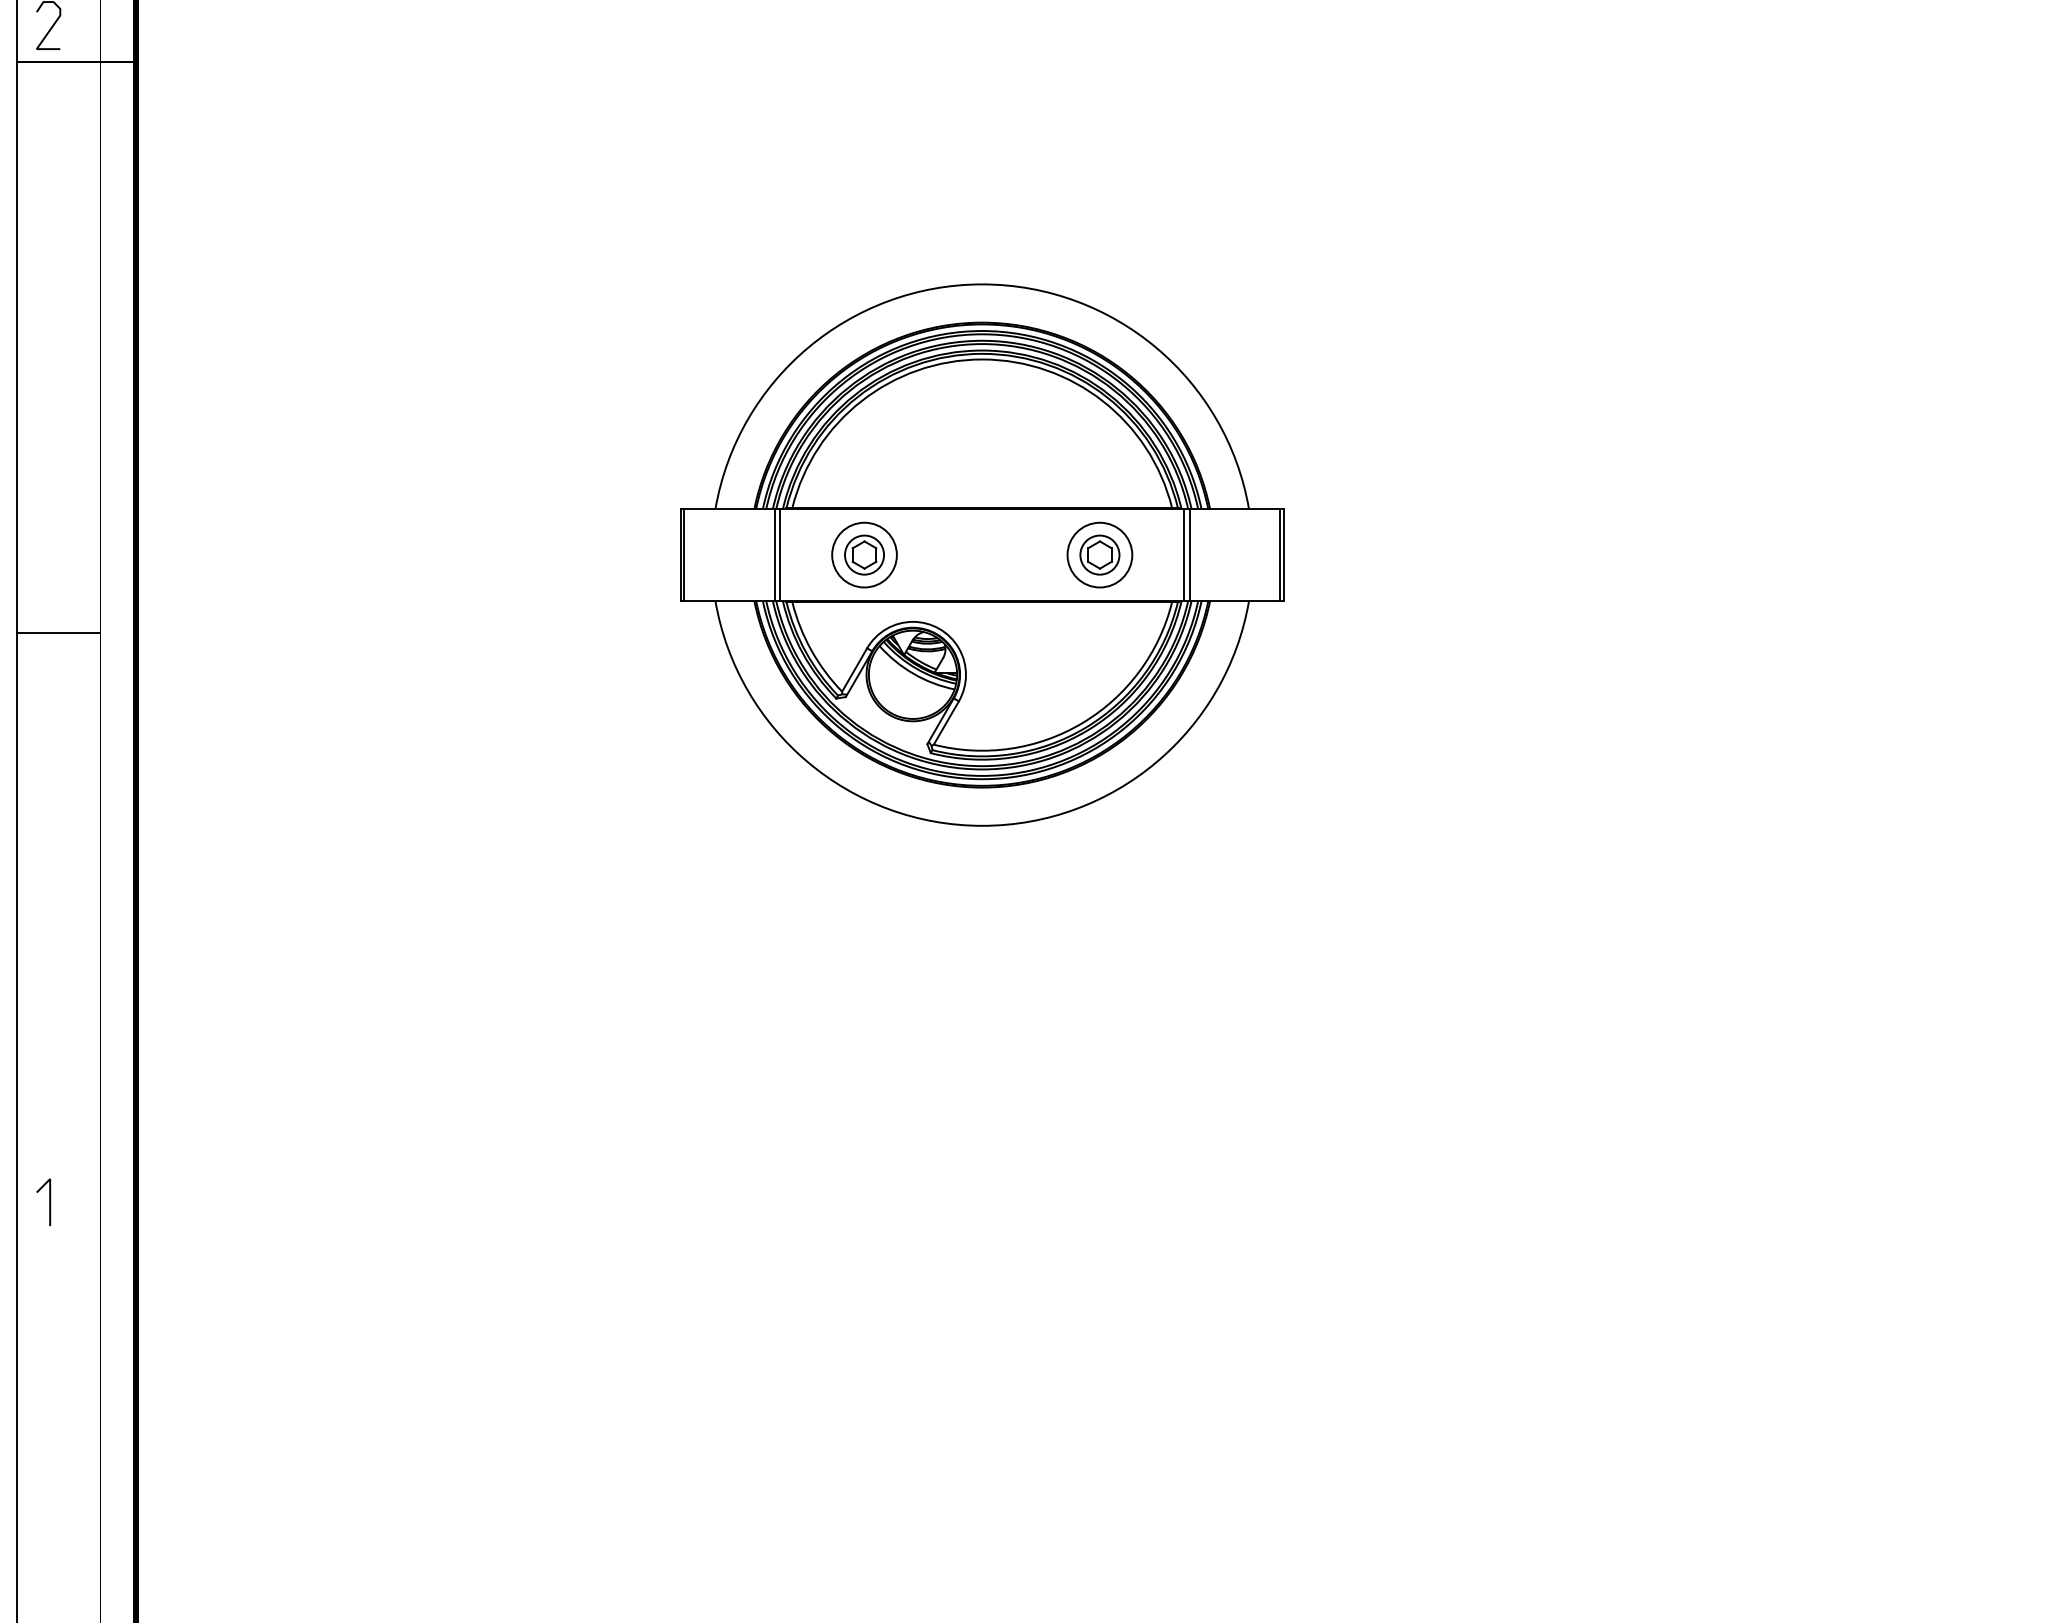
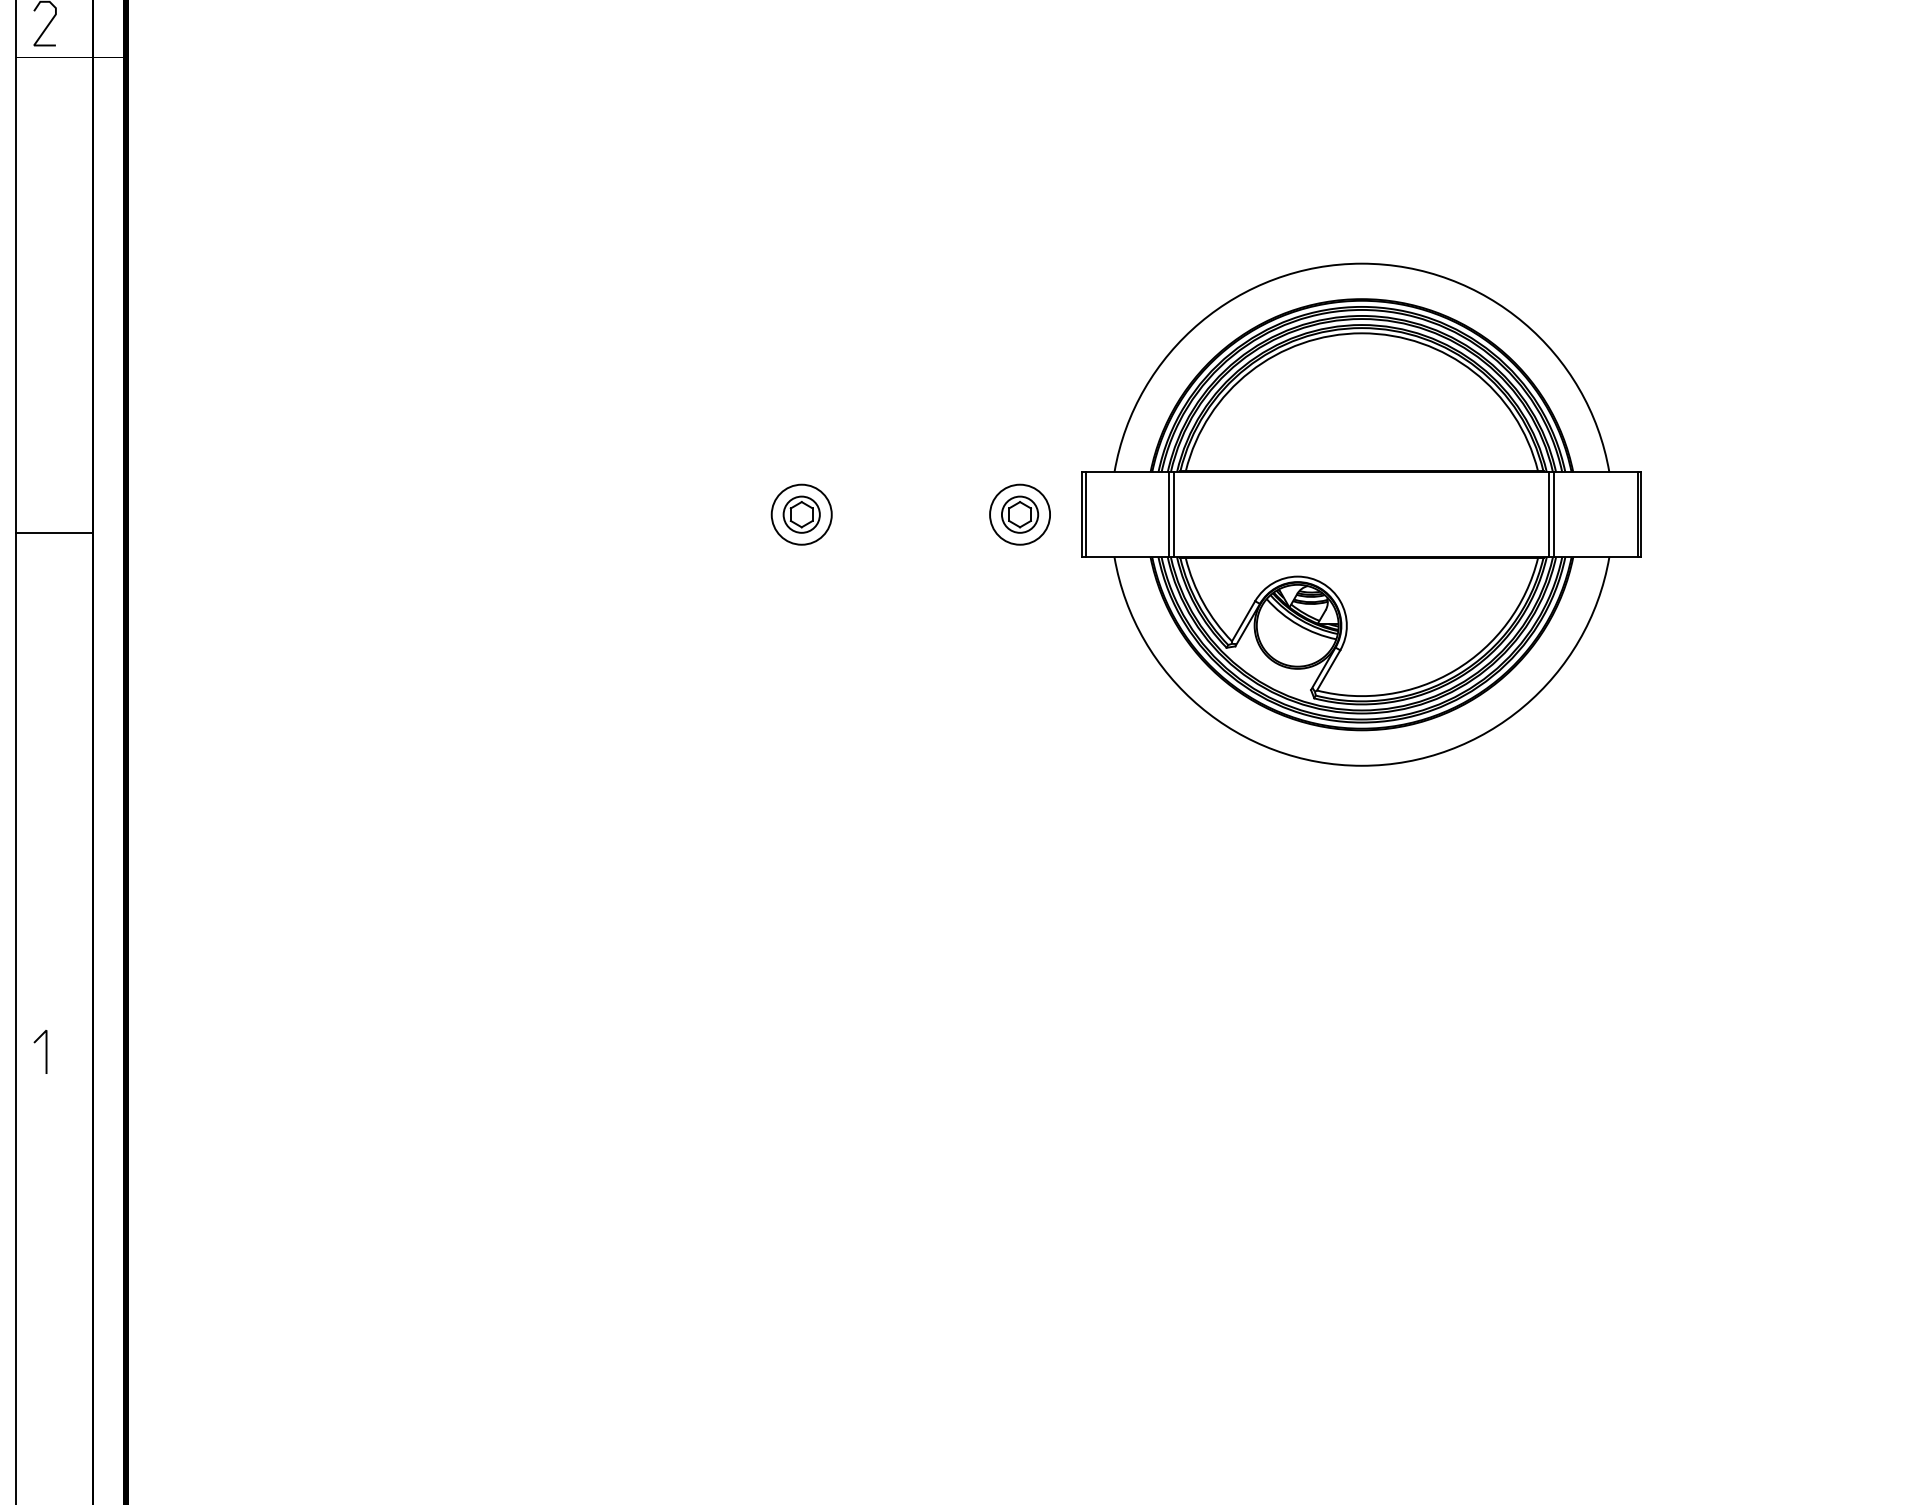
part: (981, 554) -> (1361, 514), moved
line: (58, 633) -> (54, 533), moved
line: (49, 1201) -> (45, 1051), moved

